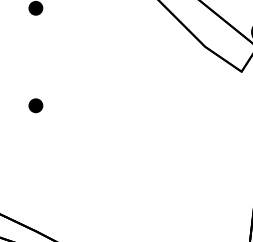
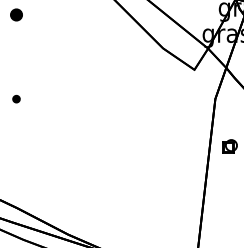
part: (35, 104) -> (16, 98), size x0.6

